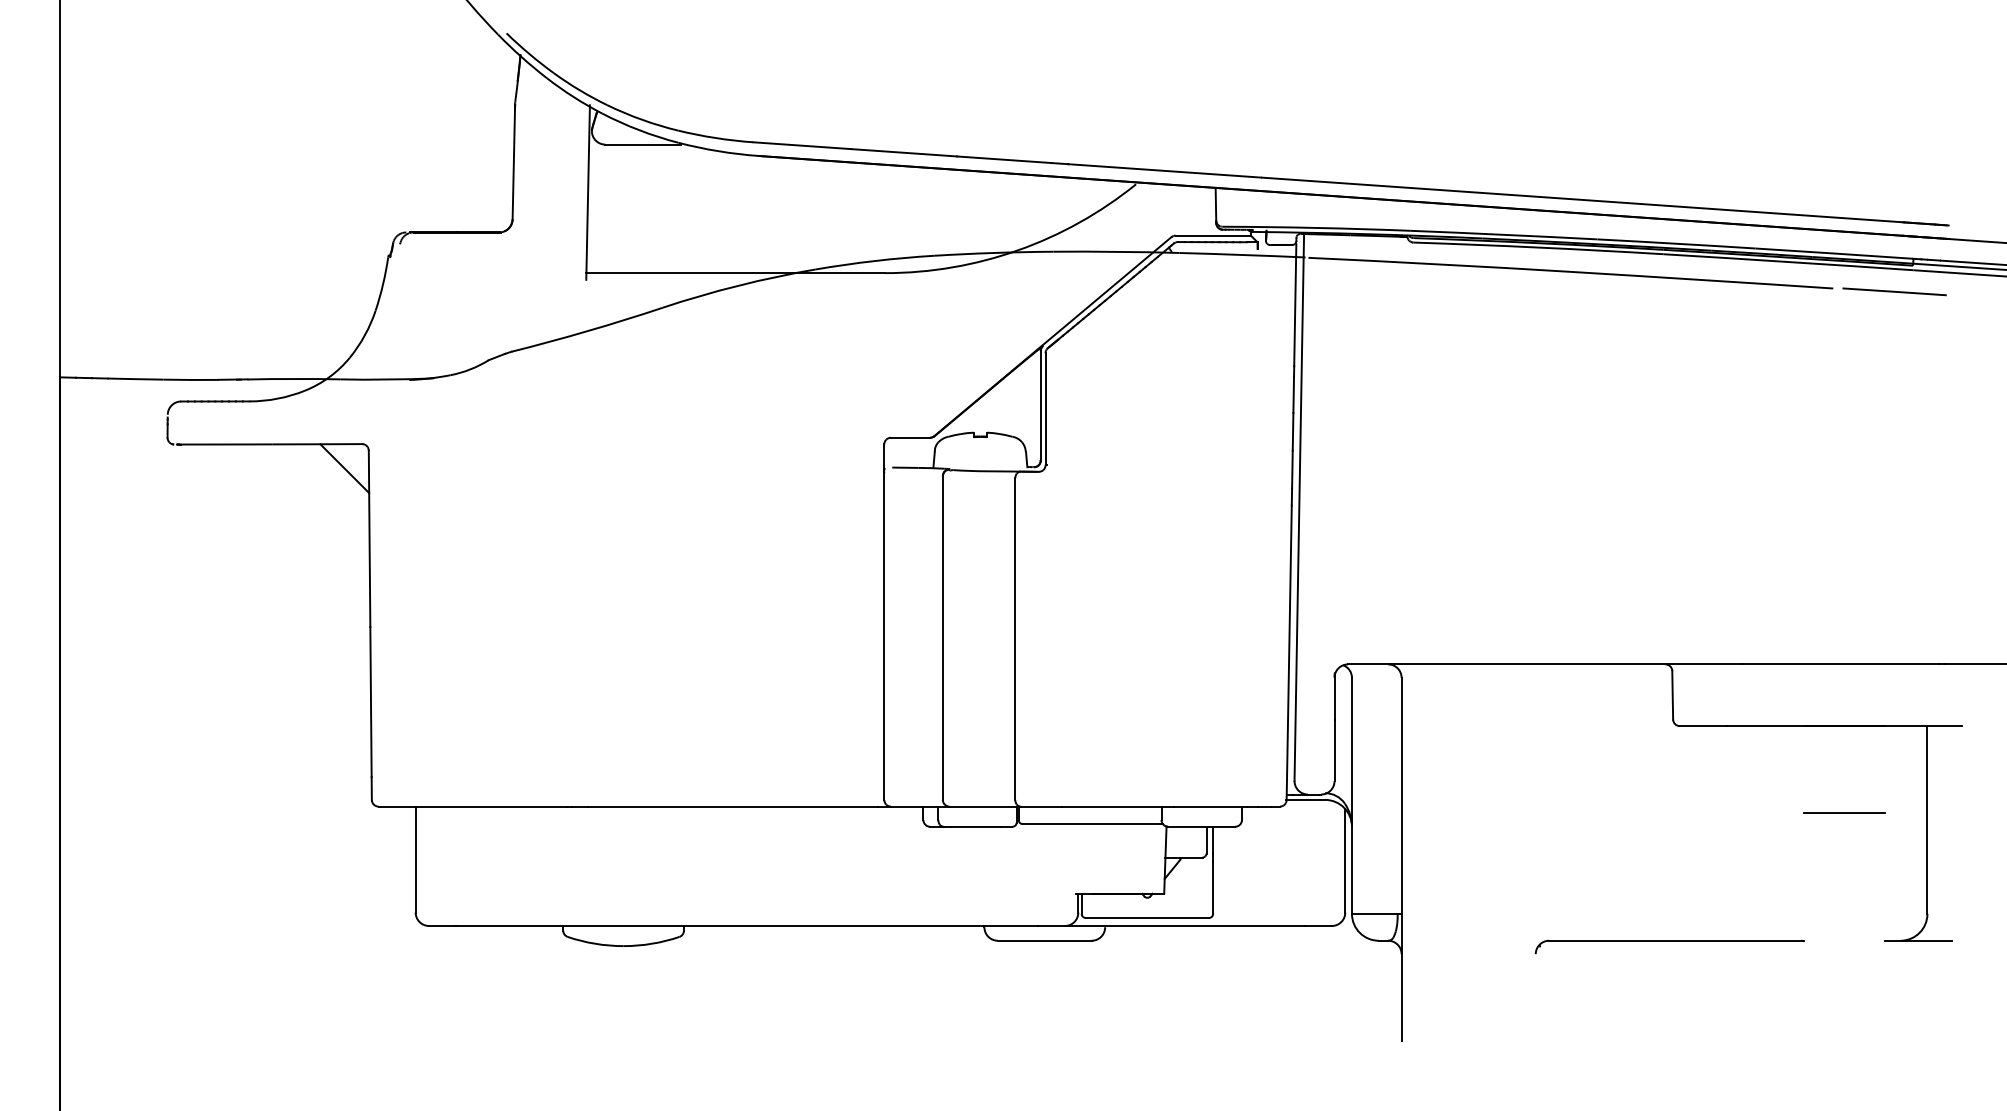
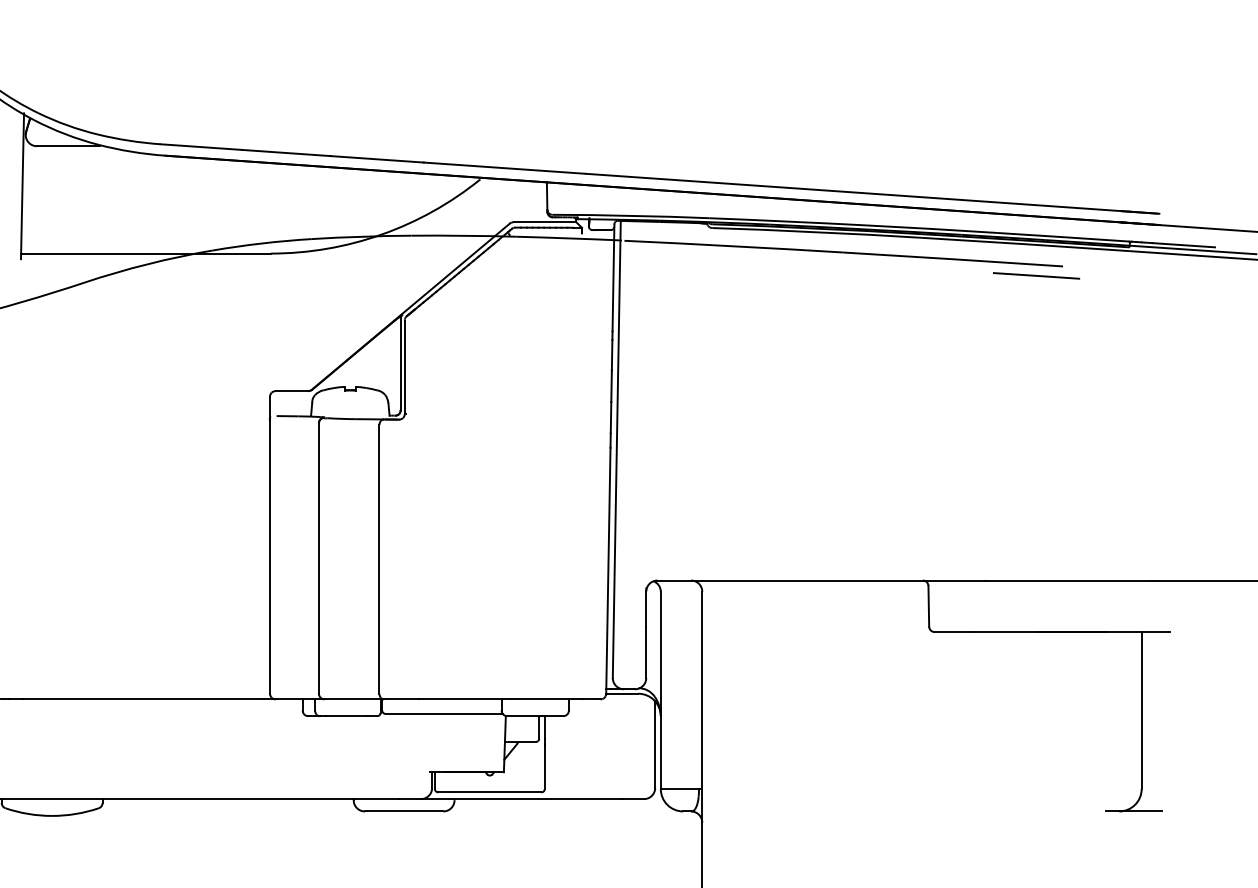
line: (1894, 291) -> (1036, 275), moved
line: (1844, 812) -> (1072, 704), removed
part: (1669, 946) -> (926, 816), removed

